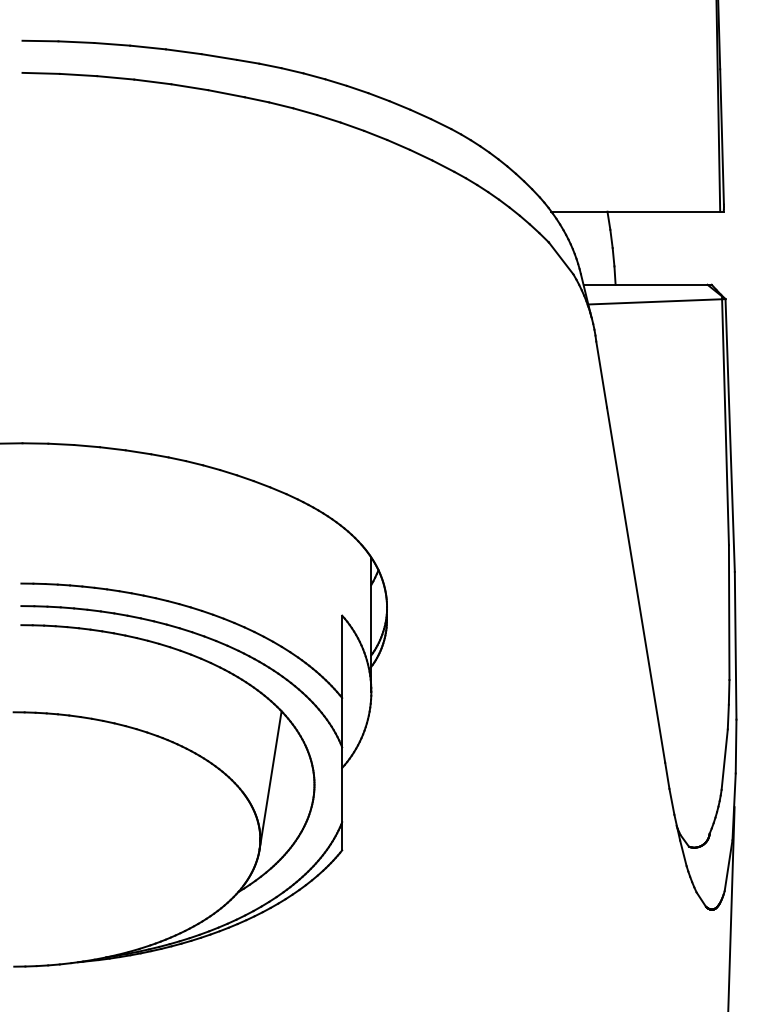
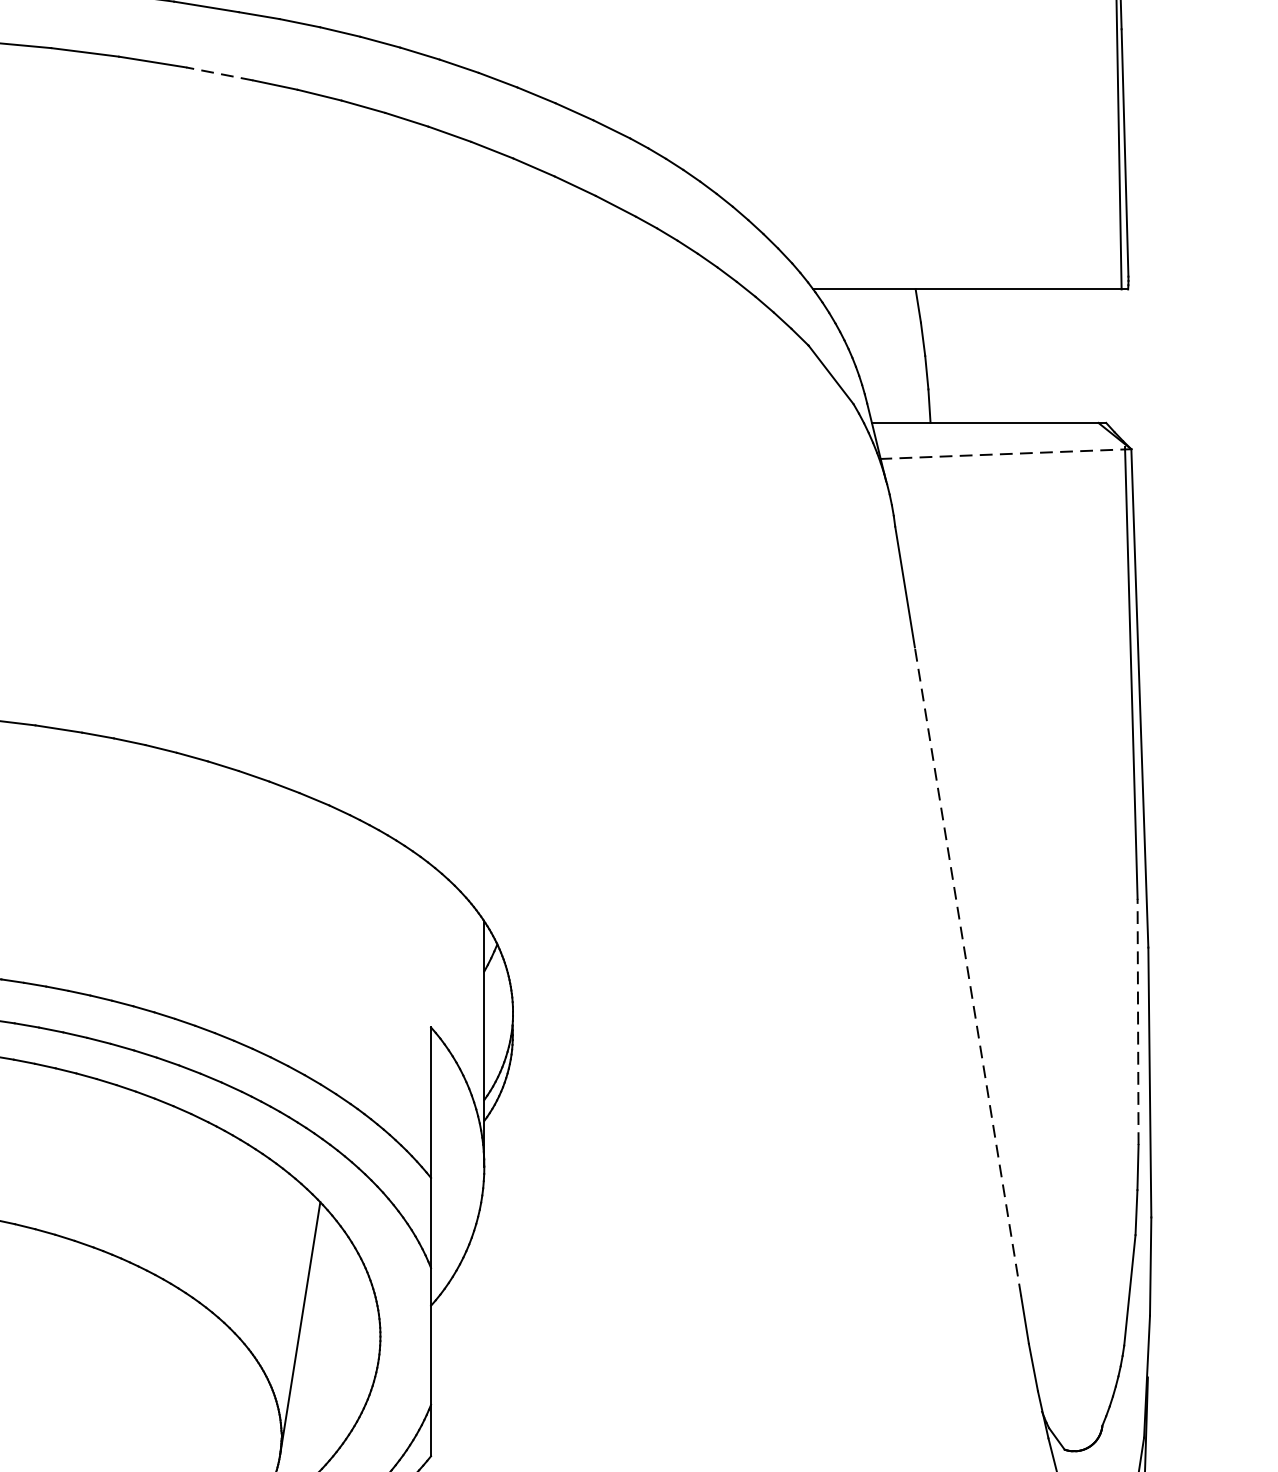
line: (226, 93) -> (219, 73), solid -> dashed
line: (655, 301) -> (1003, 453), solid -> dashed
line: (636, 585) -> (968, 972), solid -> dashed
line: (729, 612) -> (1138, 1021), solid -> dashed

